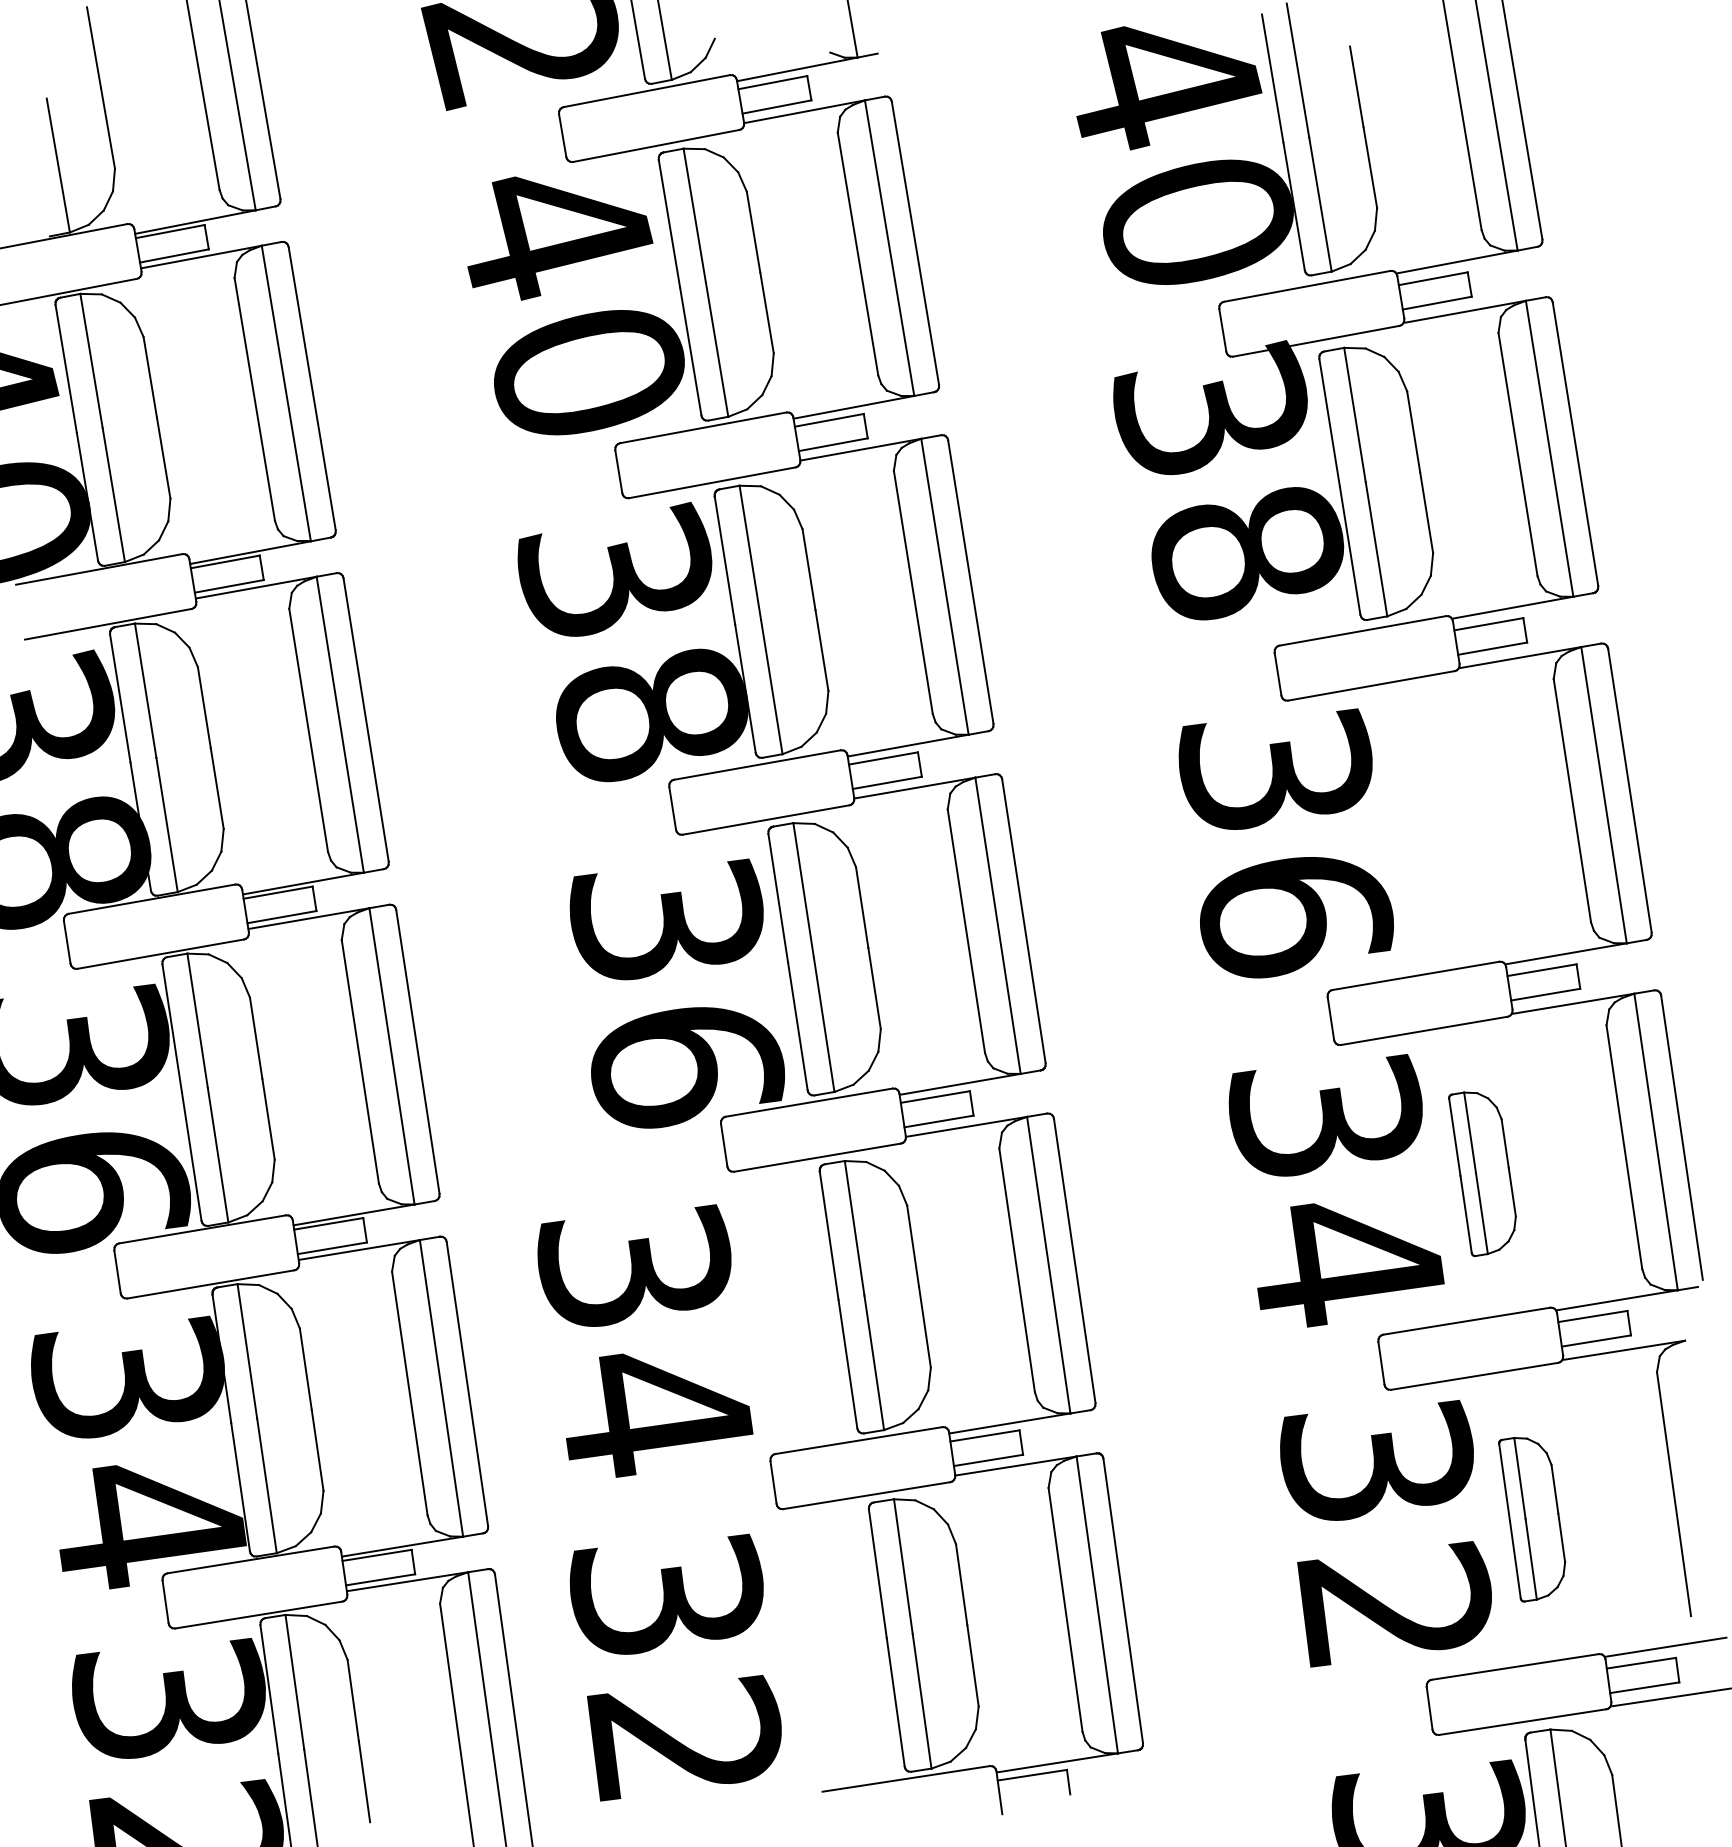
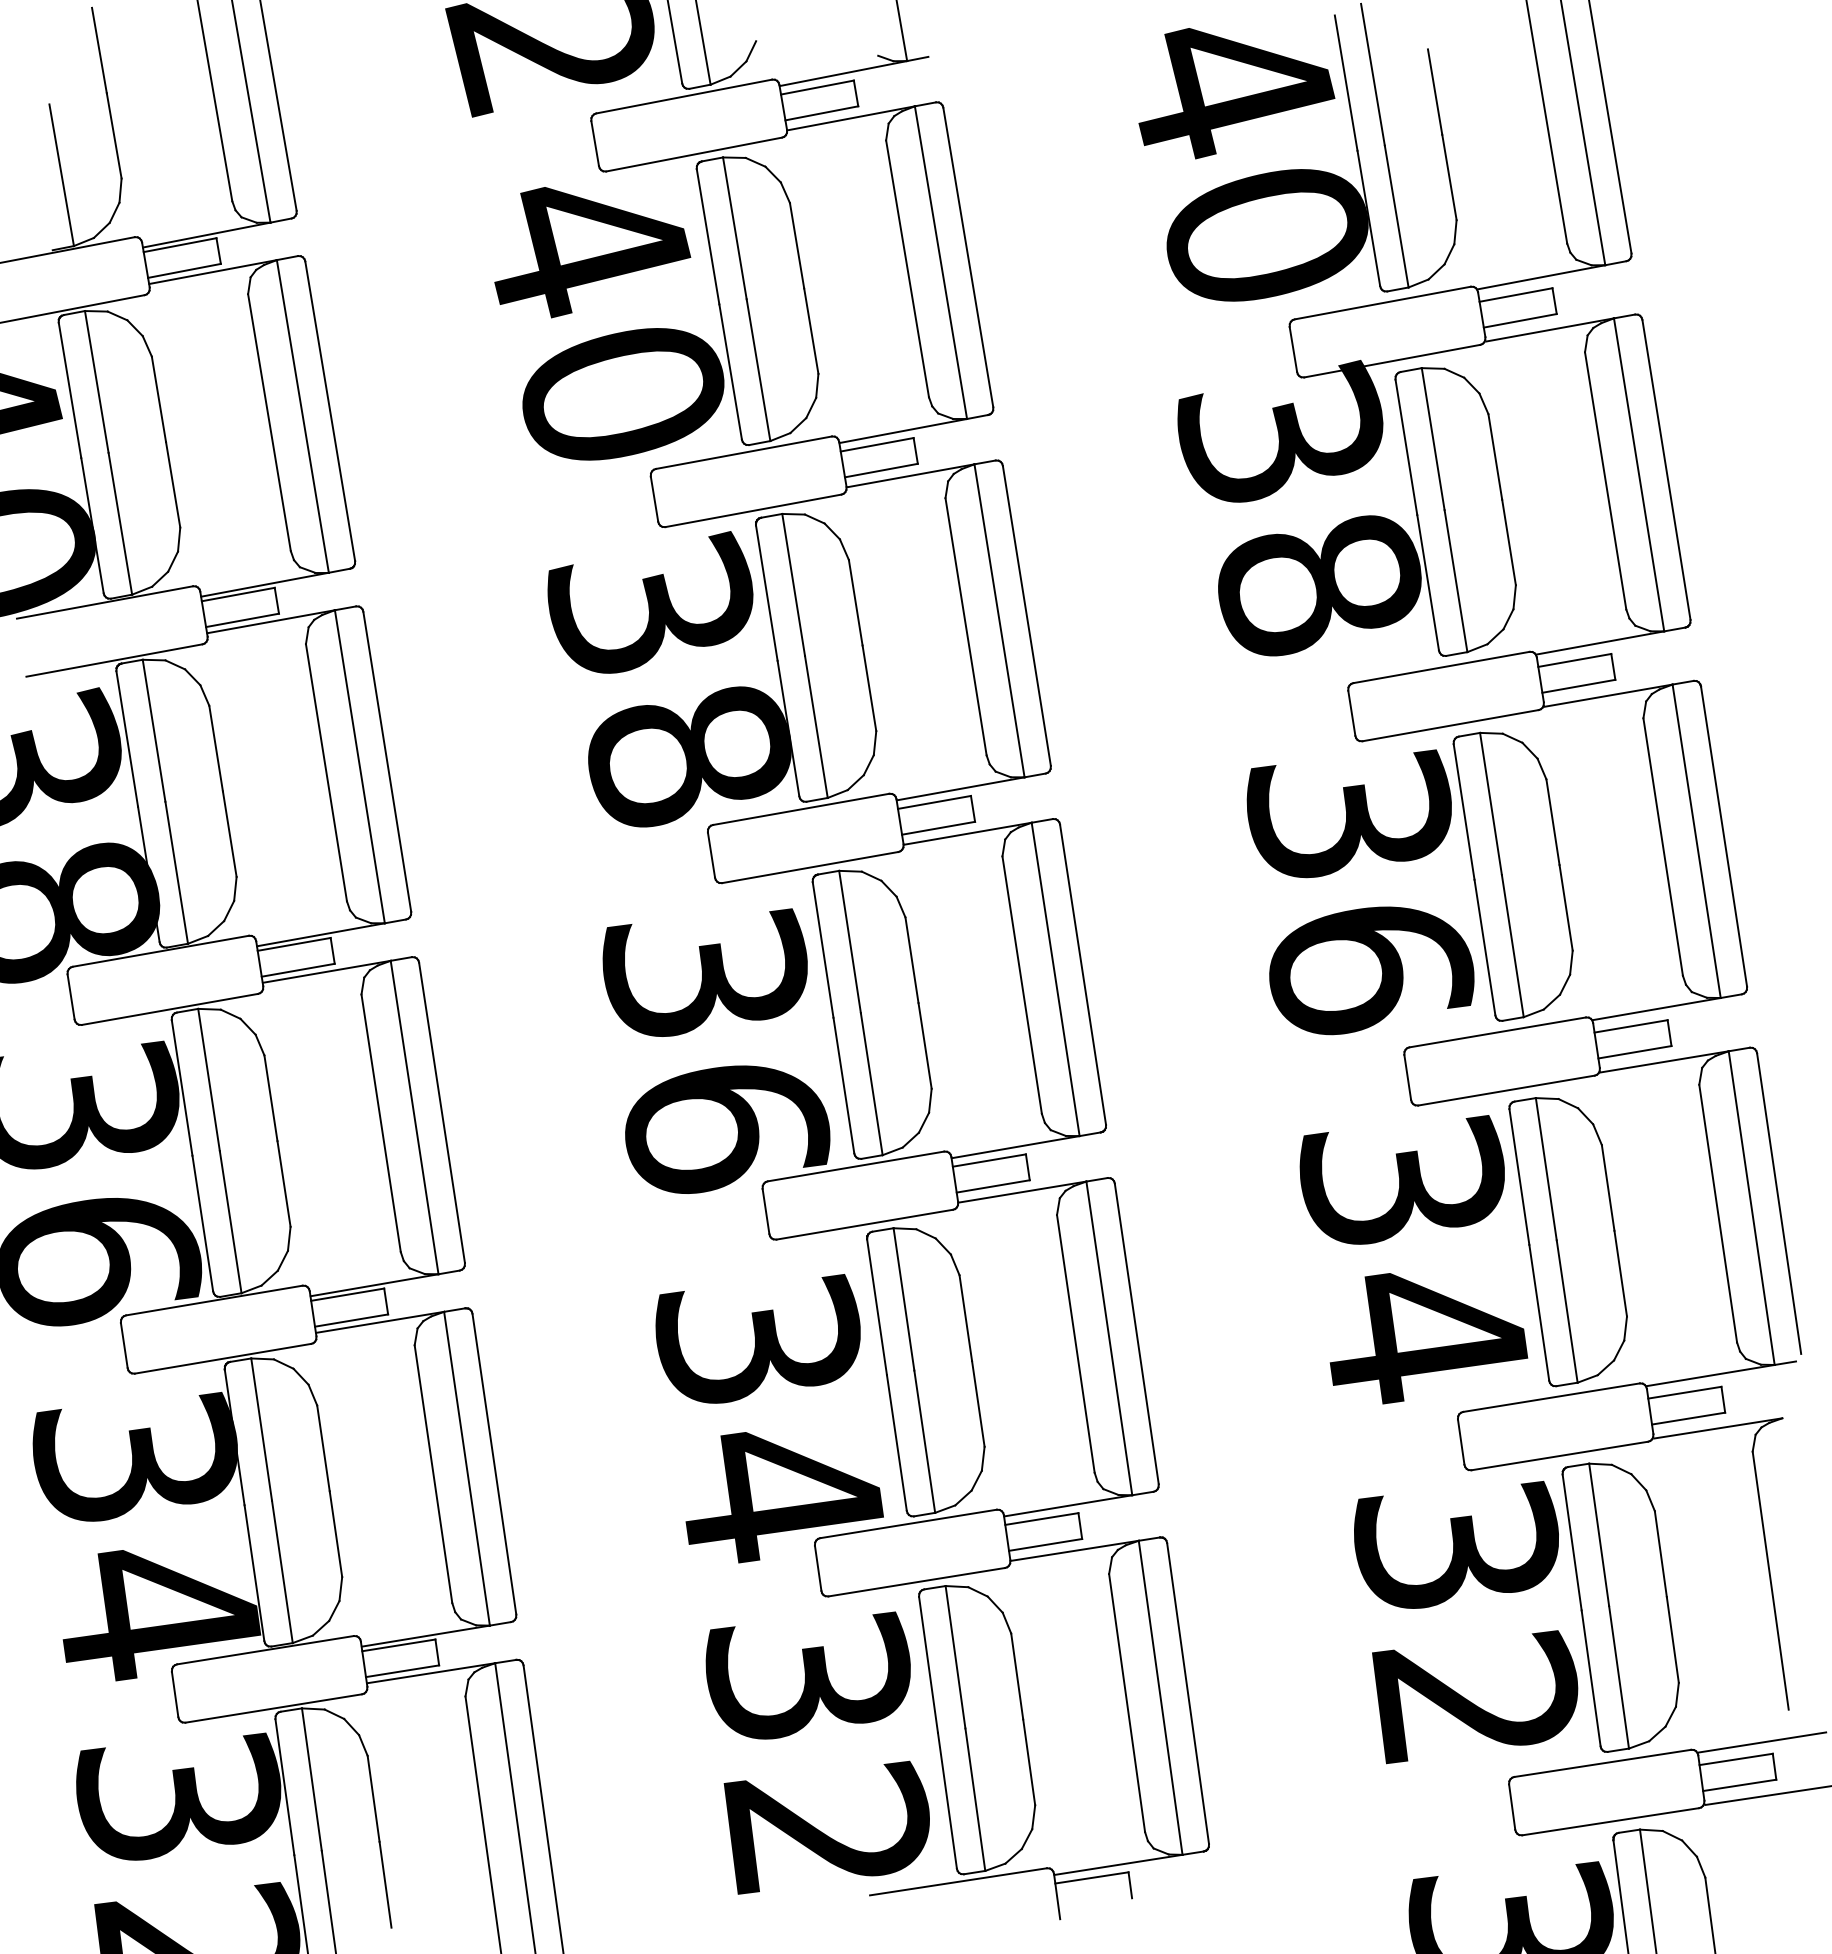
part: (1429, 828) -> (1512, 876), added
part: (1481, 1174) -> (1567, 1242), size x1.67
text: (645, 1340) -> (769, 1418), moved
part: (1532, 1519) -> (1620, 1607), size x1.67
text: (675, 1667) -> (817, 1752), moved

